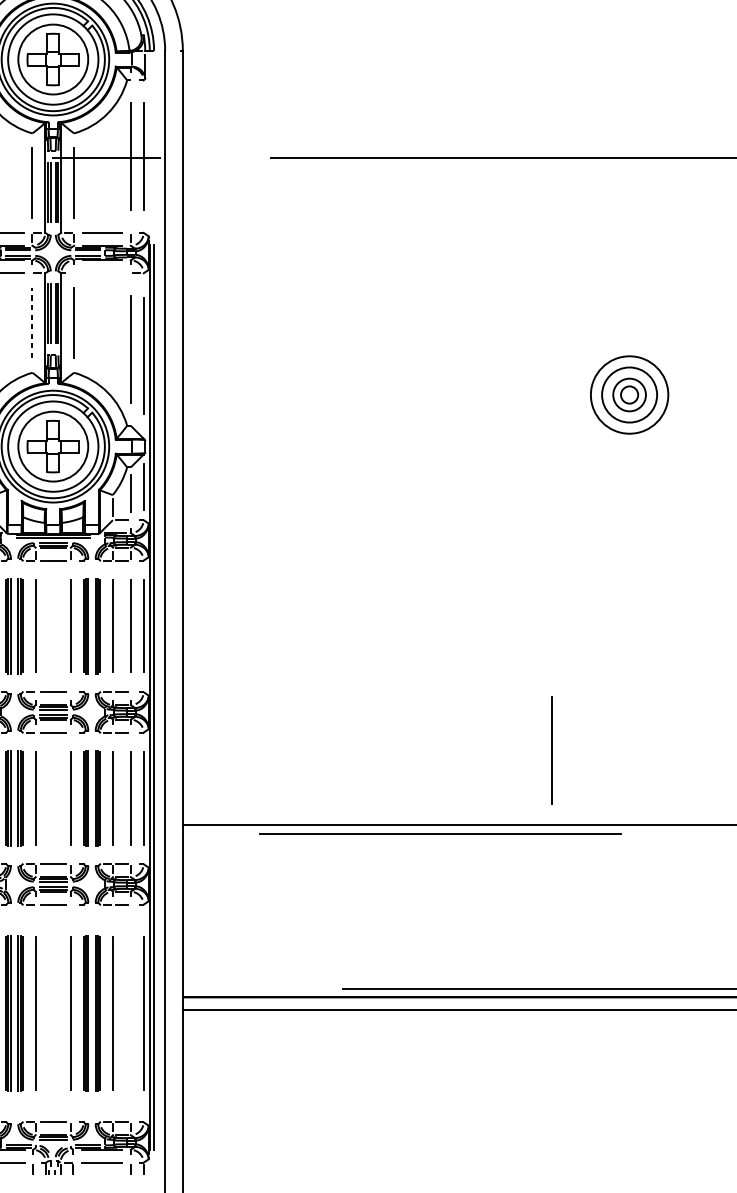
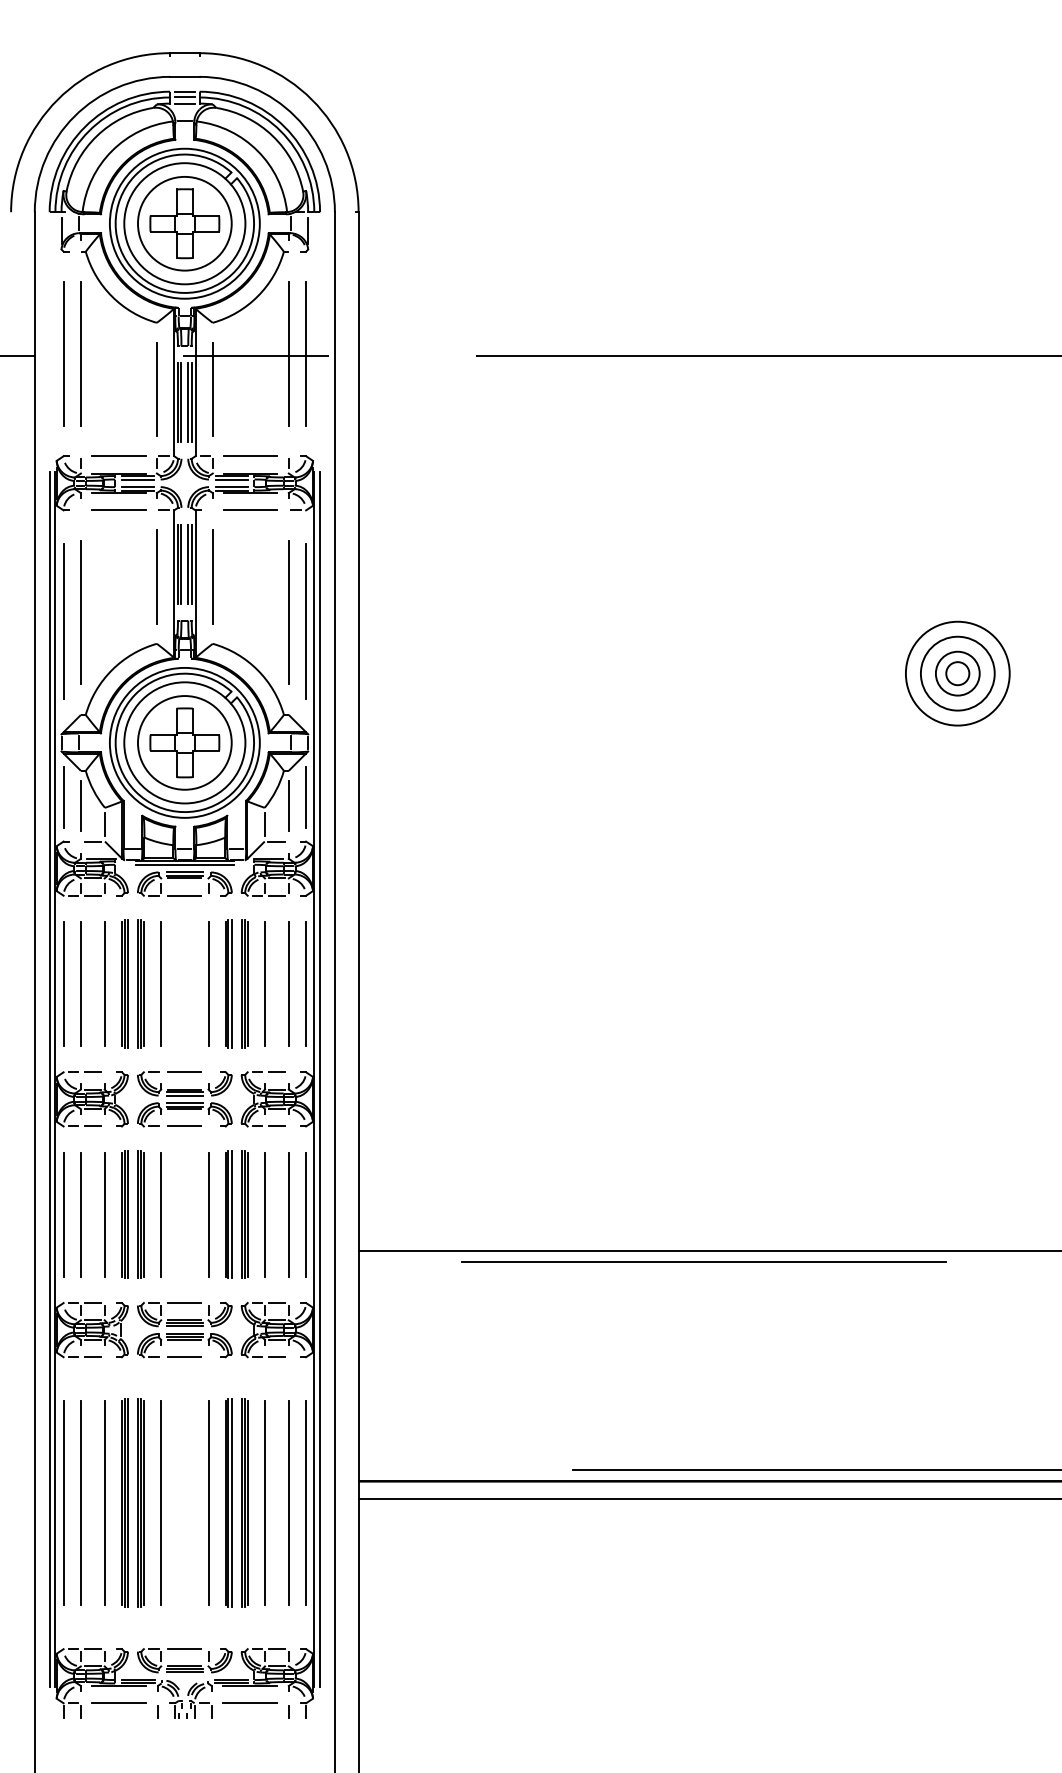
line: (102, 273) -> (250, 510), added
line: (32, 323) -> (156, 577), dashed -> solid
line: (551, 750) -> (853, 1150), removed
line: (130, 1012) -> (288, 1502), added

